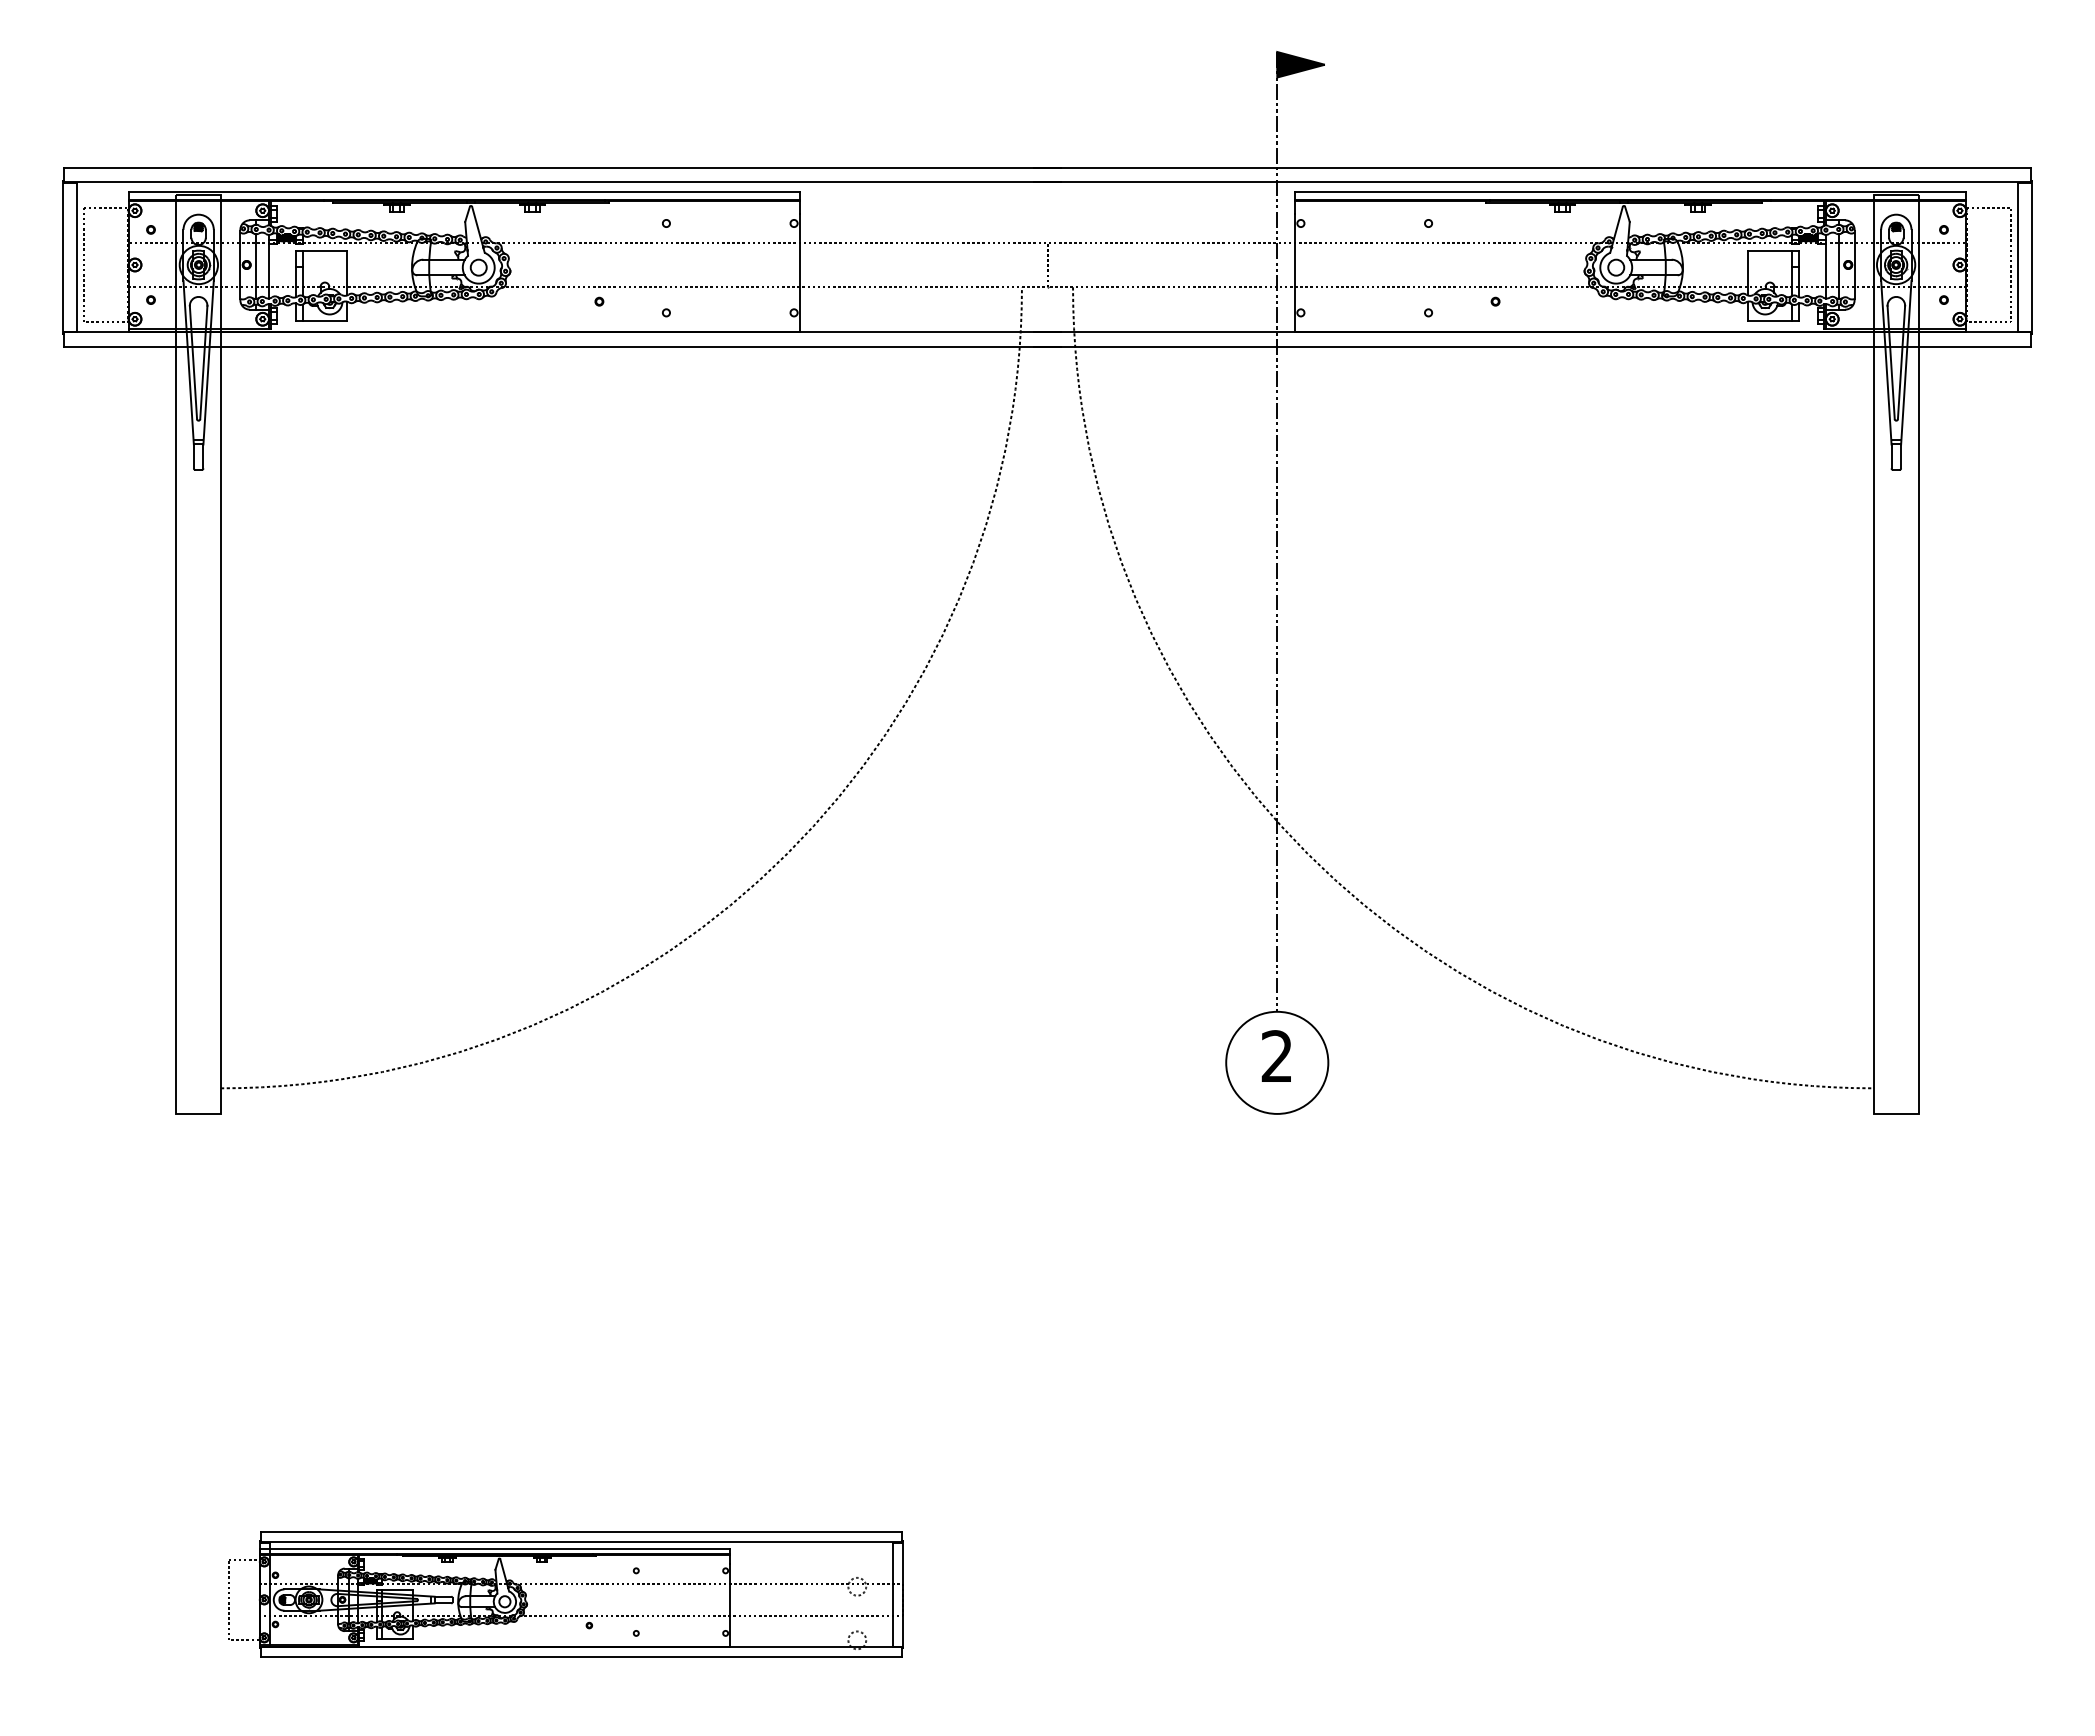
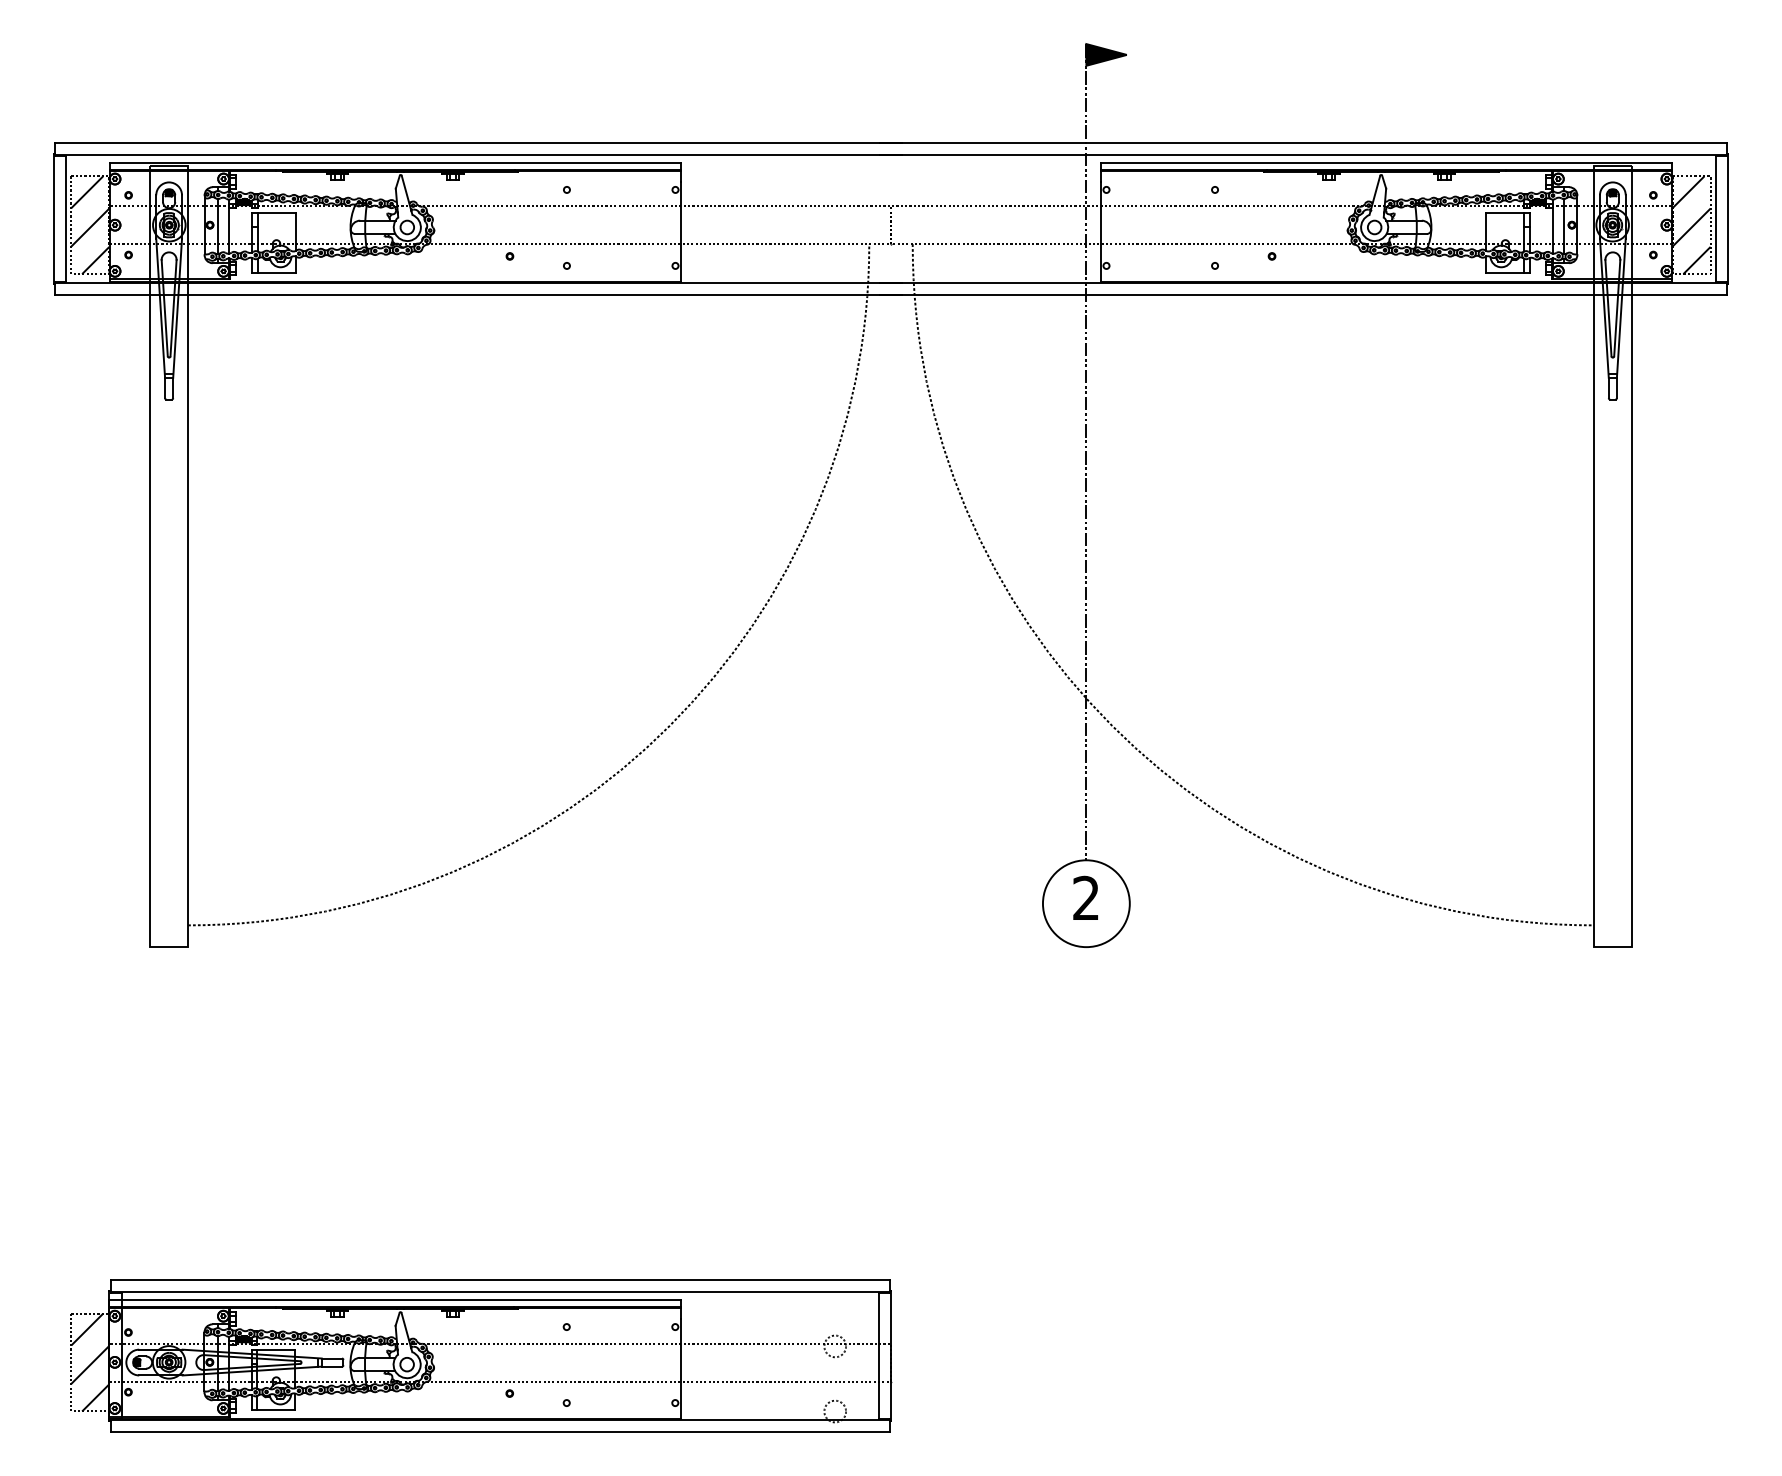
hatch: (105, 264) -> (89, 224), added
hatch: (1988, 264) -> (1691, 224), added
part: (566, 1594) -> (481, 1355), size x1.43

